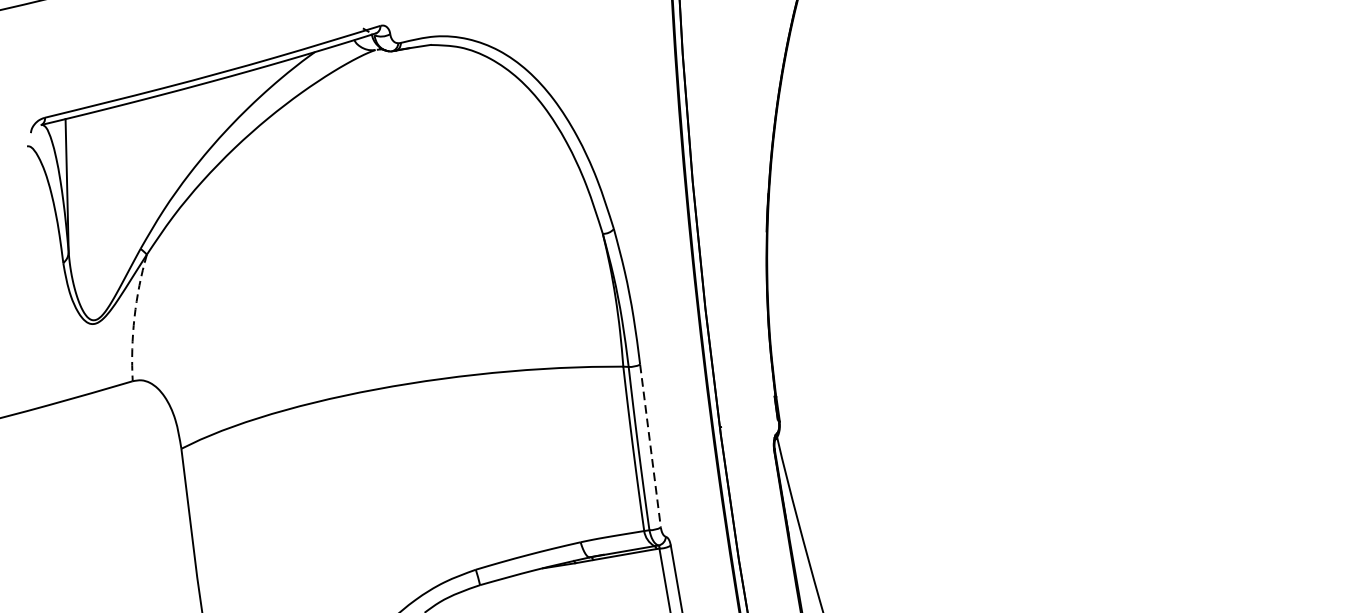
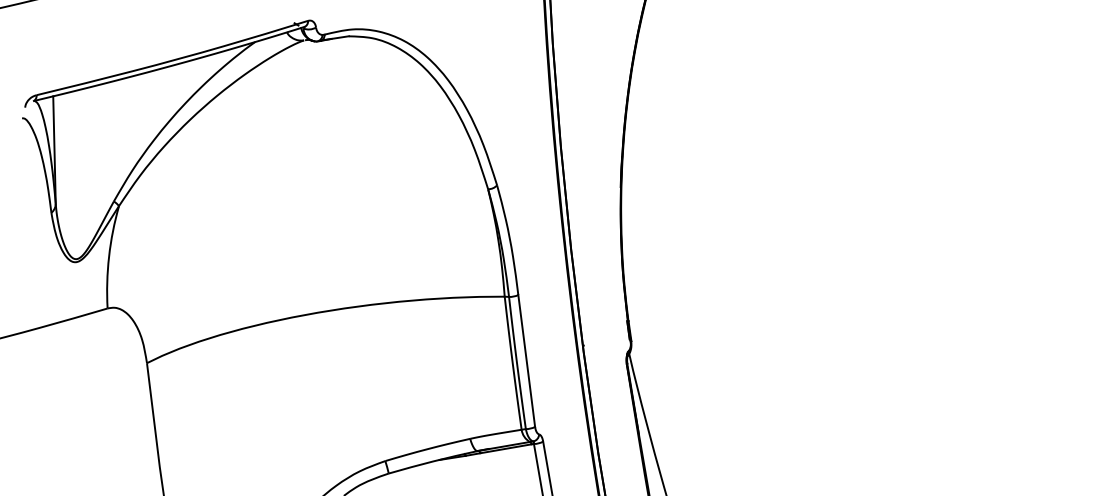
arc: (135, 317) -> (109, 256), dashed -> solid
line: (650, 446) -> (526, 361), dashed -> solid

